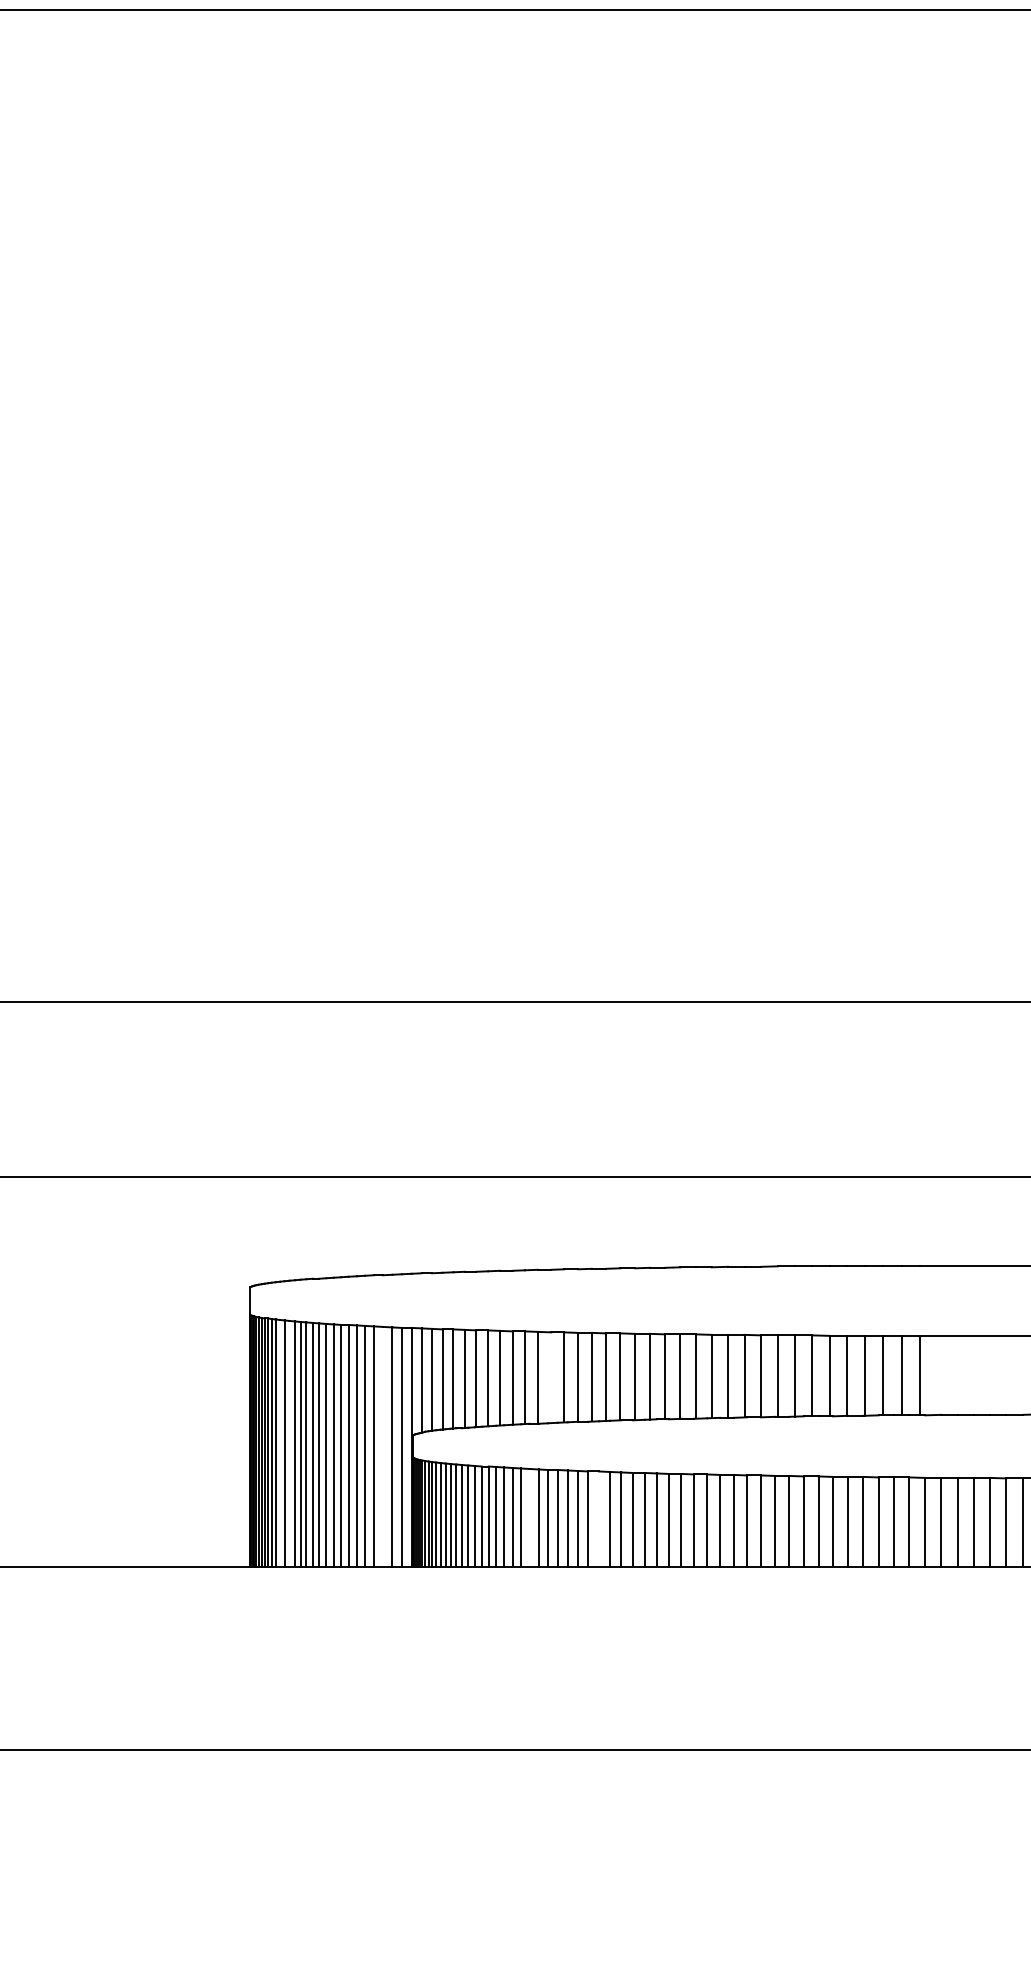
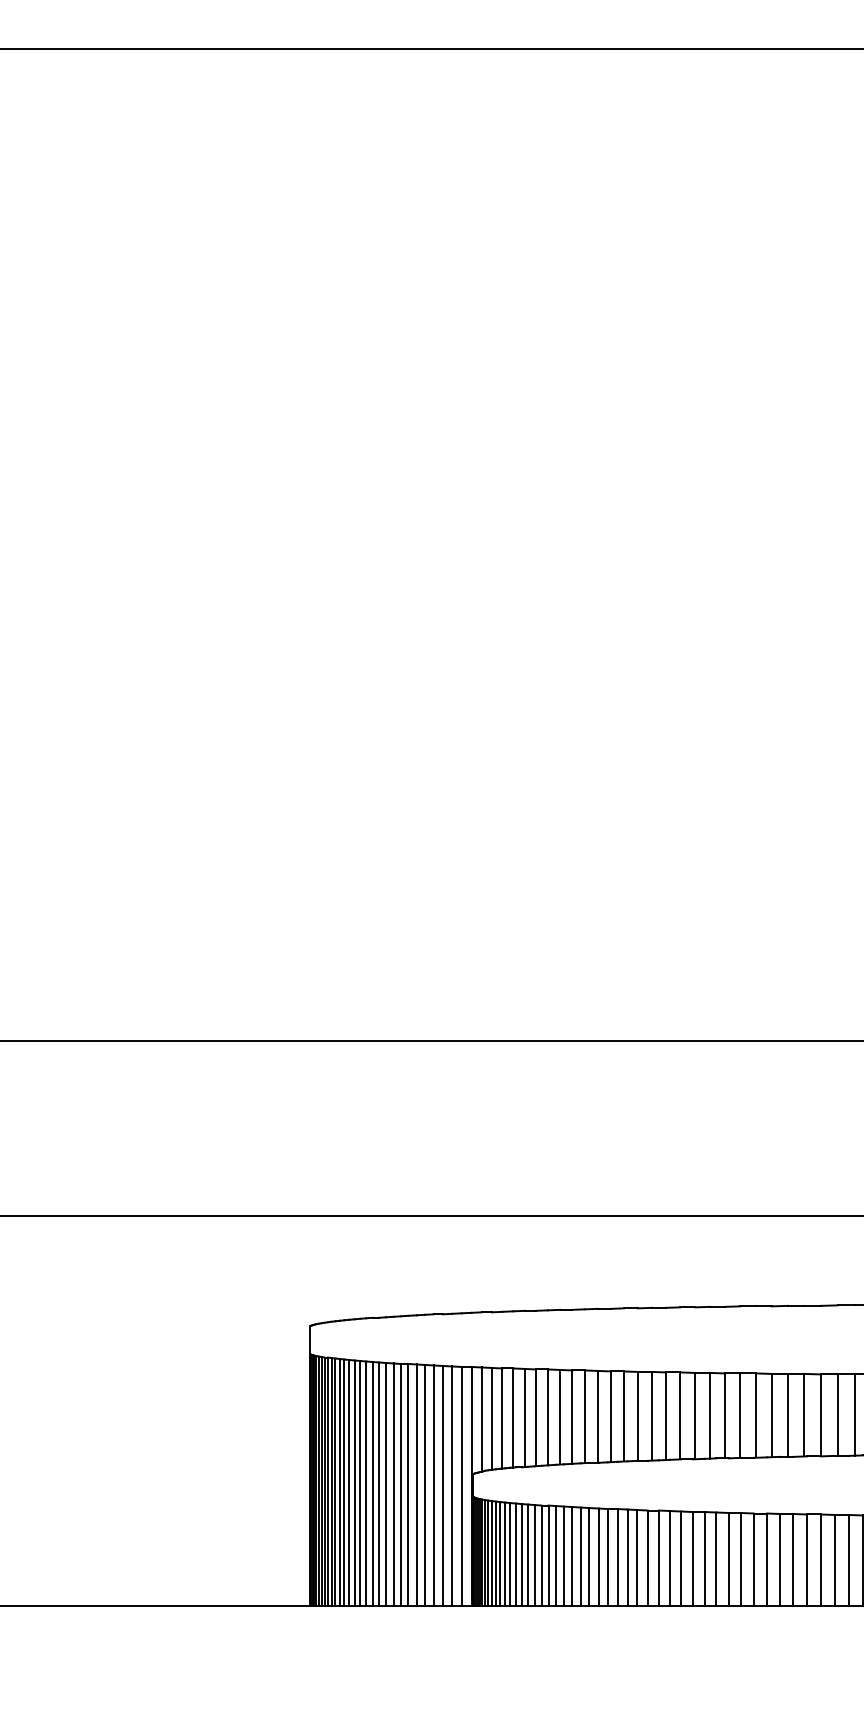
line: (551, 1377) -> (611, 1416), added
line: (280, 1443) -> (340, 1482), added
line: (289, 1443) -> (349, 1482), added
line: (382, 1446) -> (442, 1485), added
line: (529, 1517) -> (589, 1556), added
line: (599, 1519) -> (659, 1558), added

